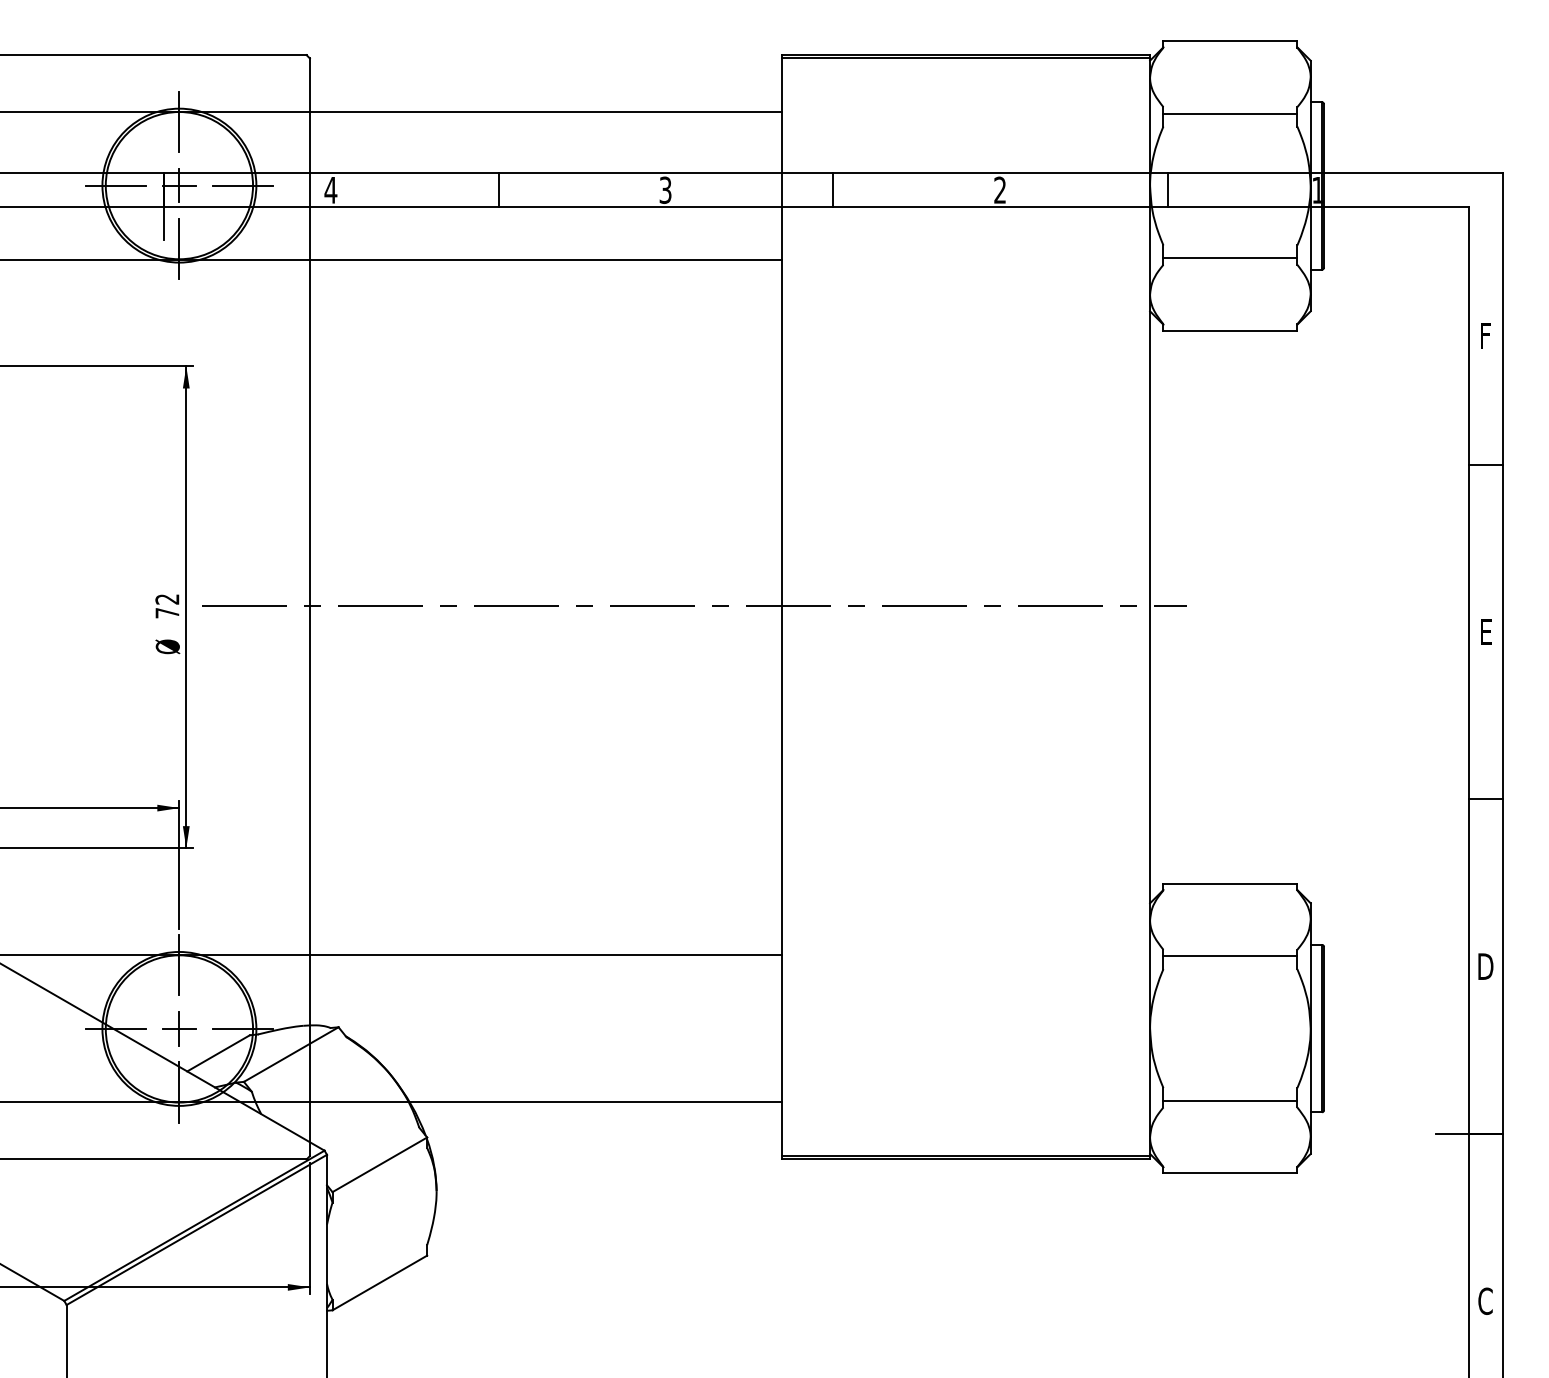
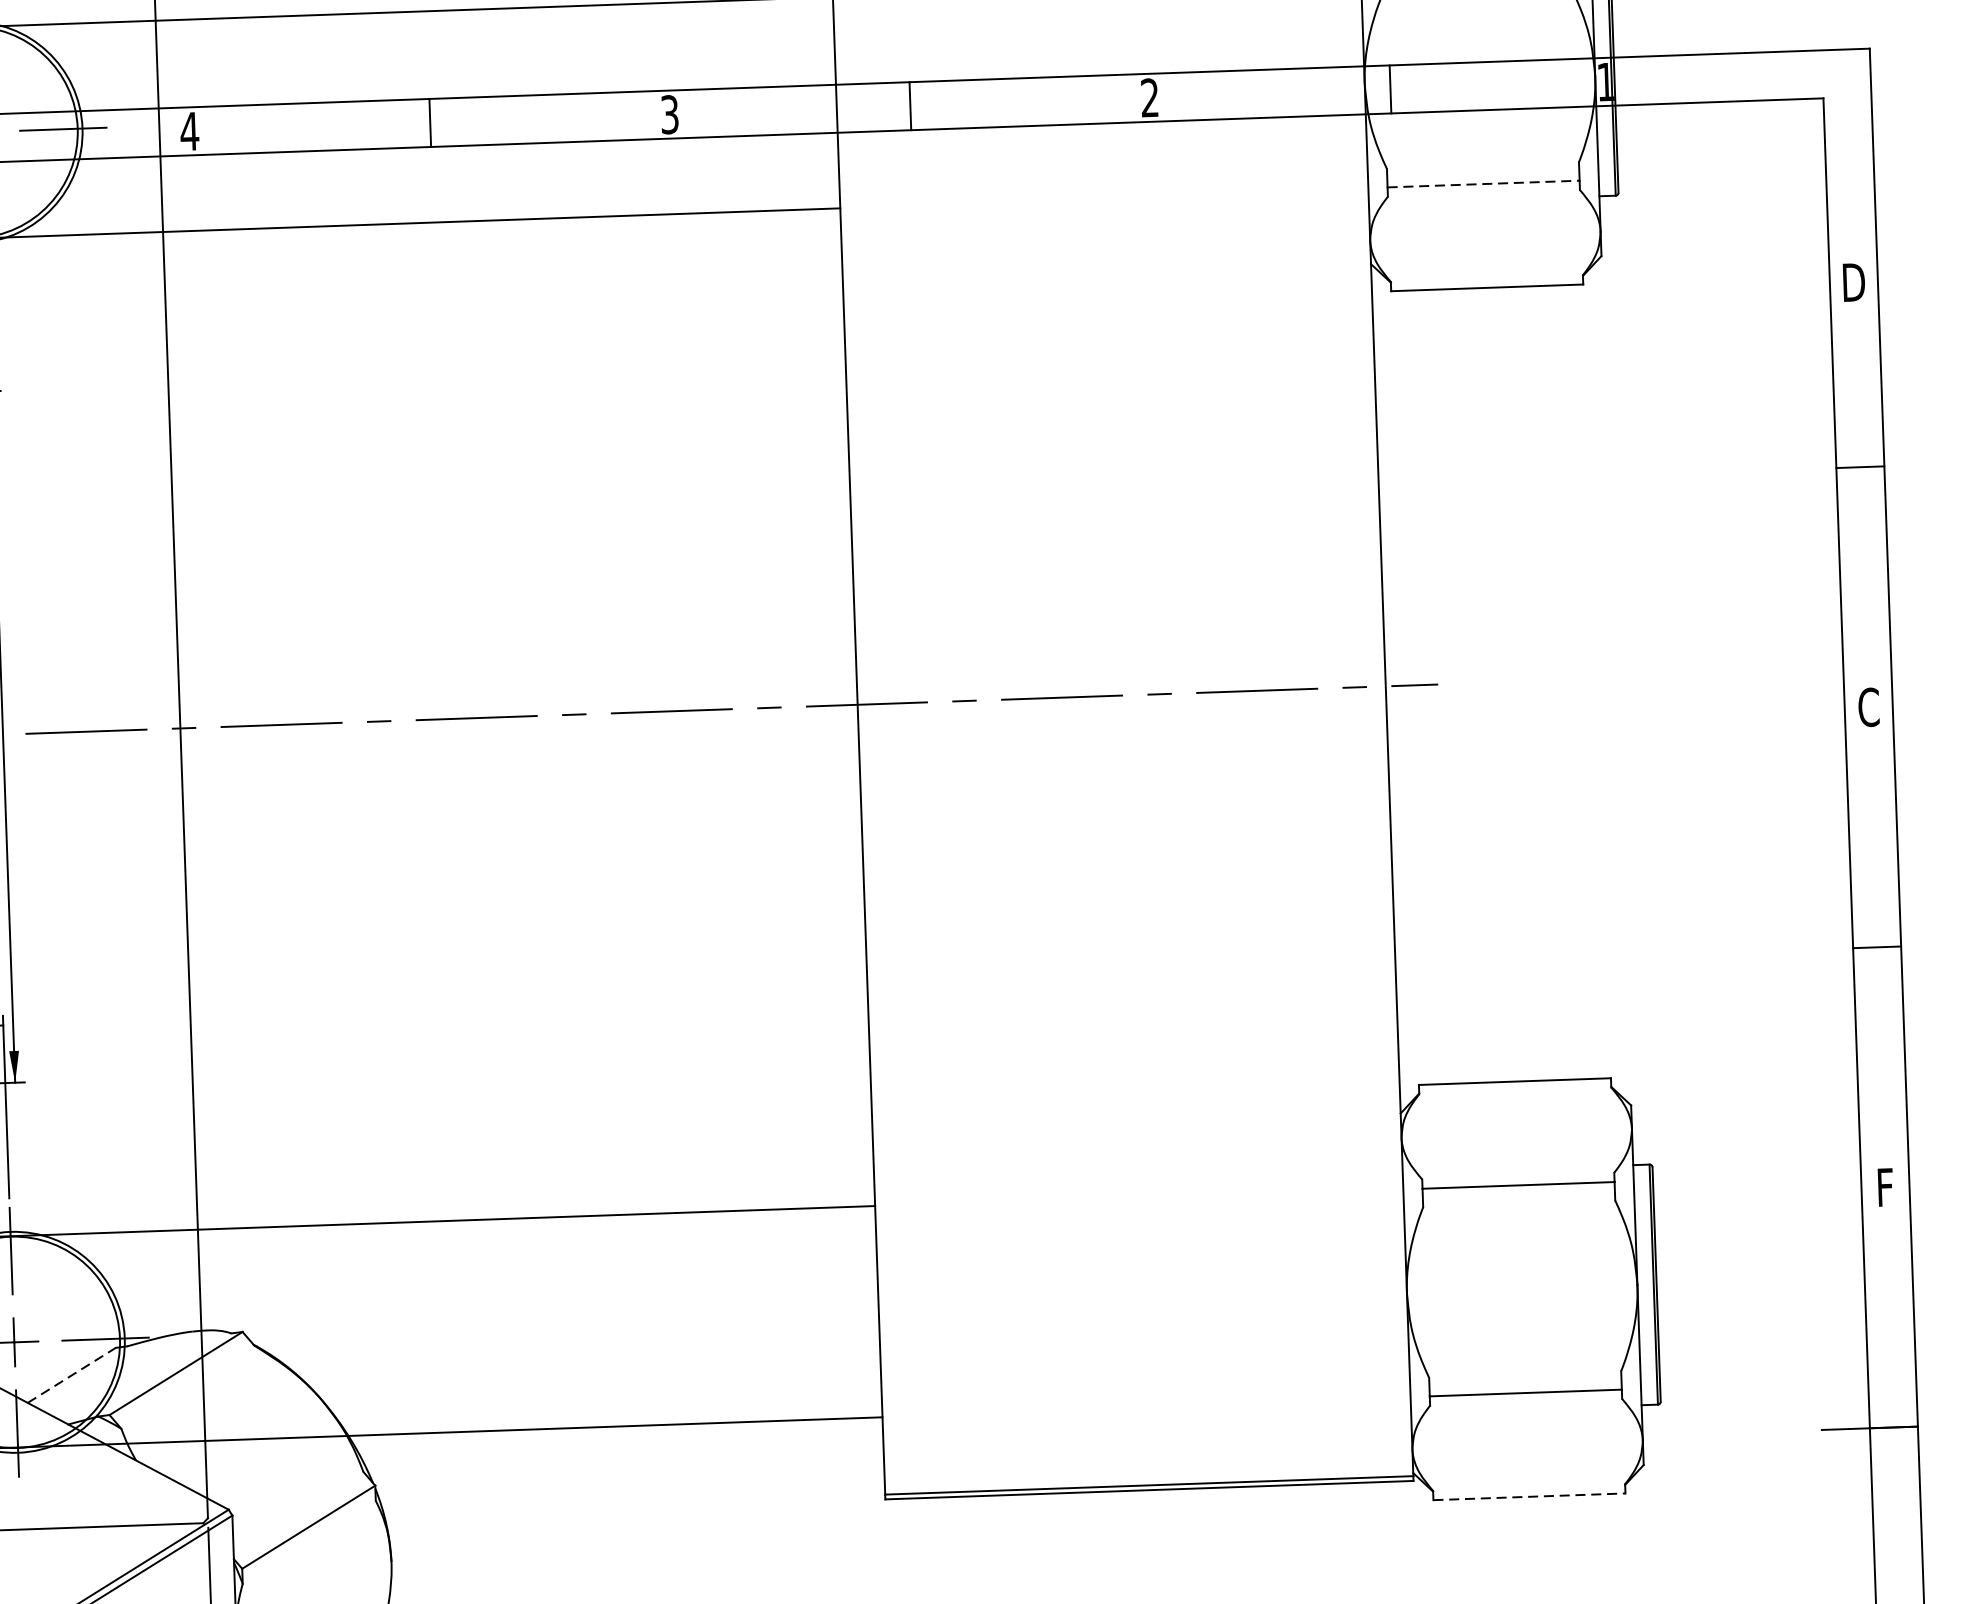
line: (1230, 258) -> (1483, 184), solid -> dashed
text: (1485, 335) -> (1853, 282), F -> D
text: (1485, 631) -> (1868, 706), E -> C
text: (1485, 966) -> (1885, 1187), D -> F
line: (219, 1053) -> (73, 1375), solid -> dashed
line: (1230, 1173) -> (1529, 1497), solid -> dashed

